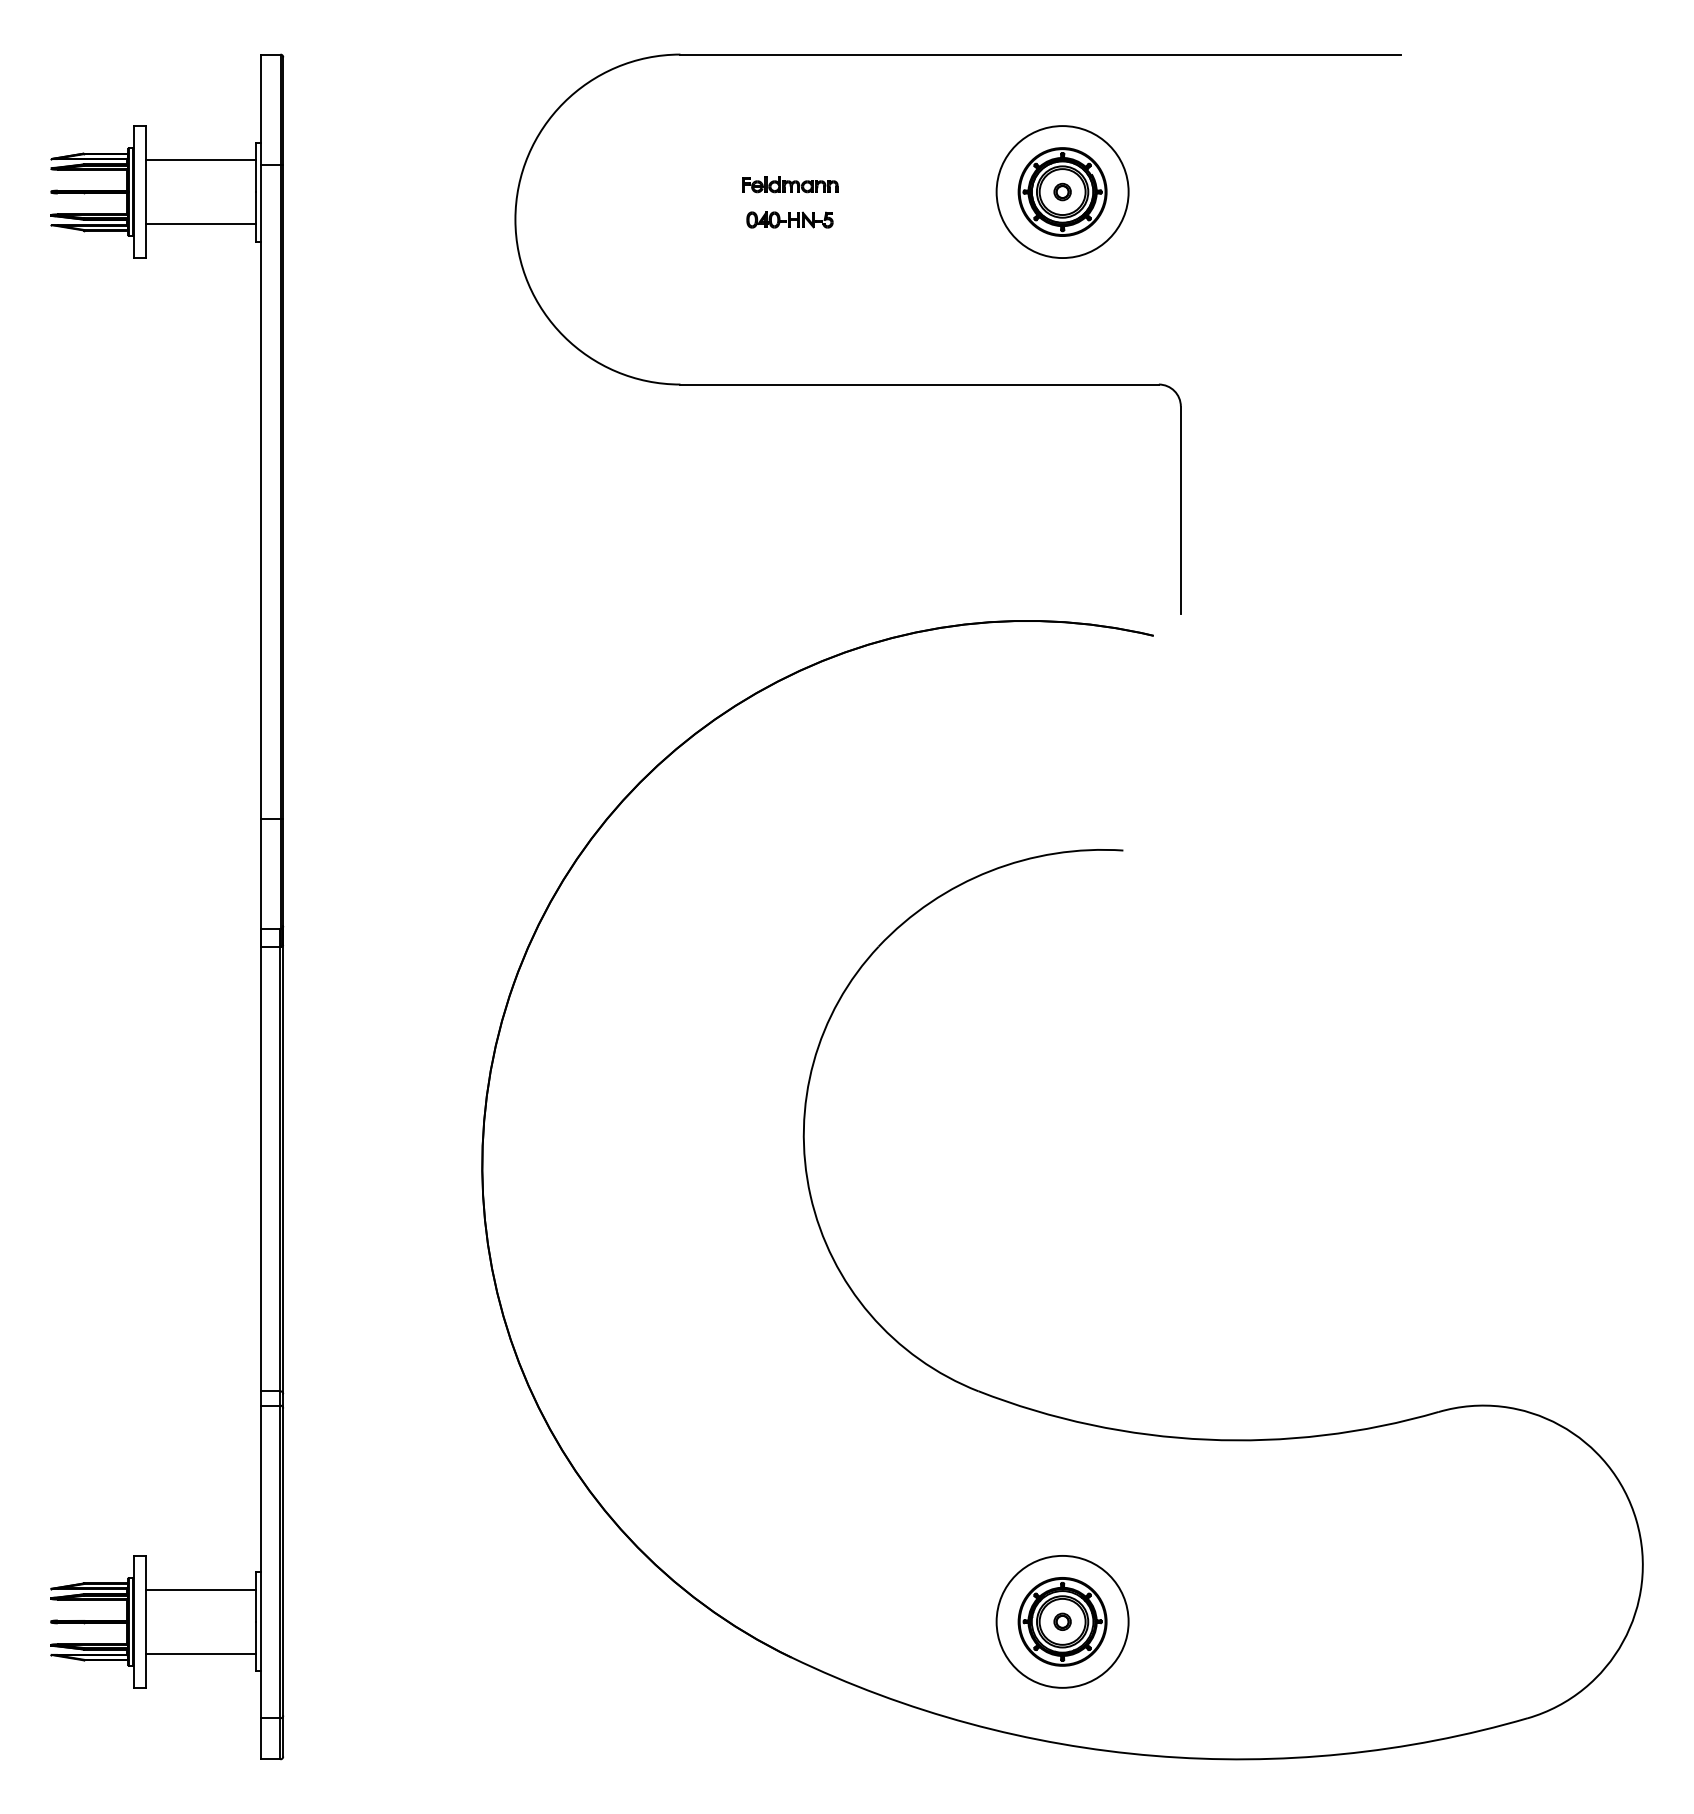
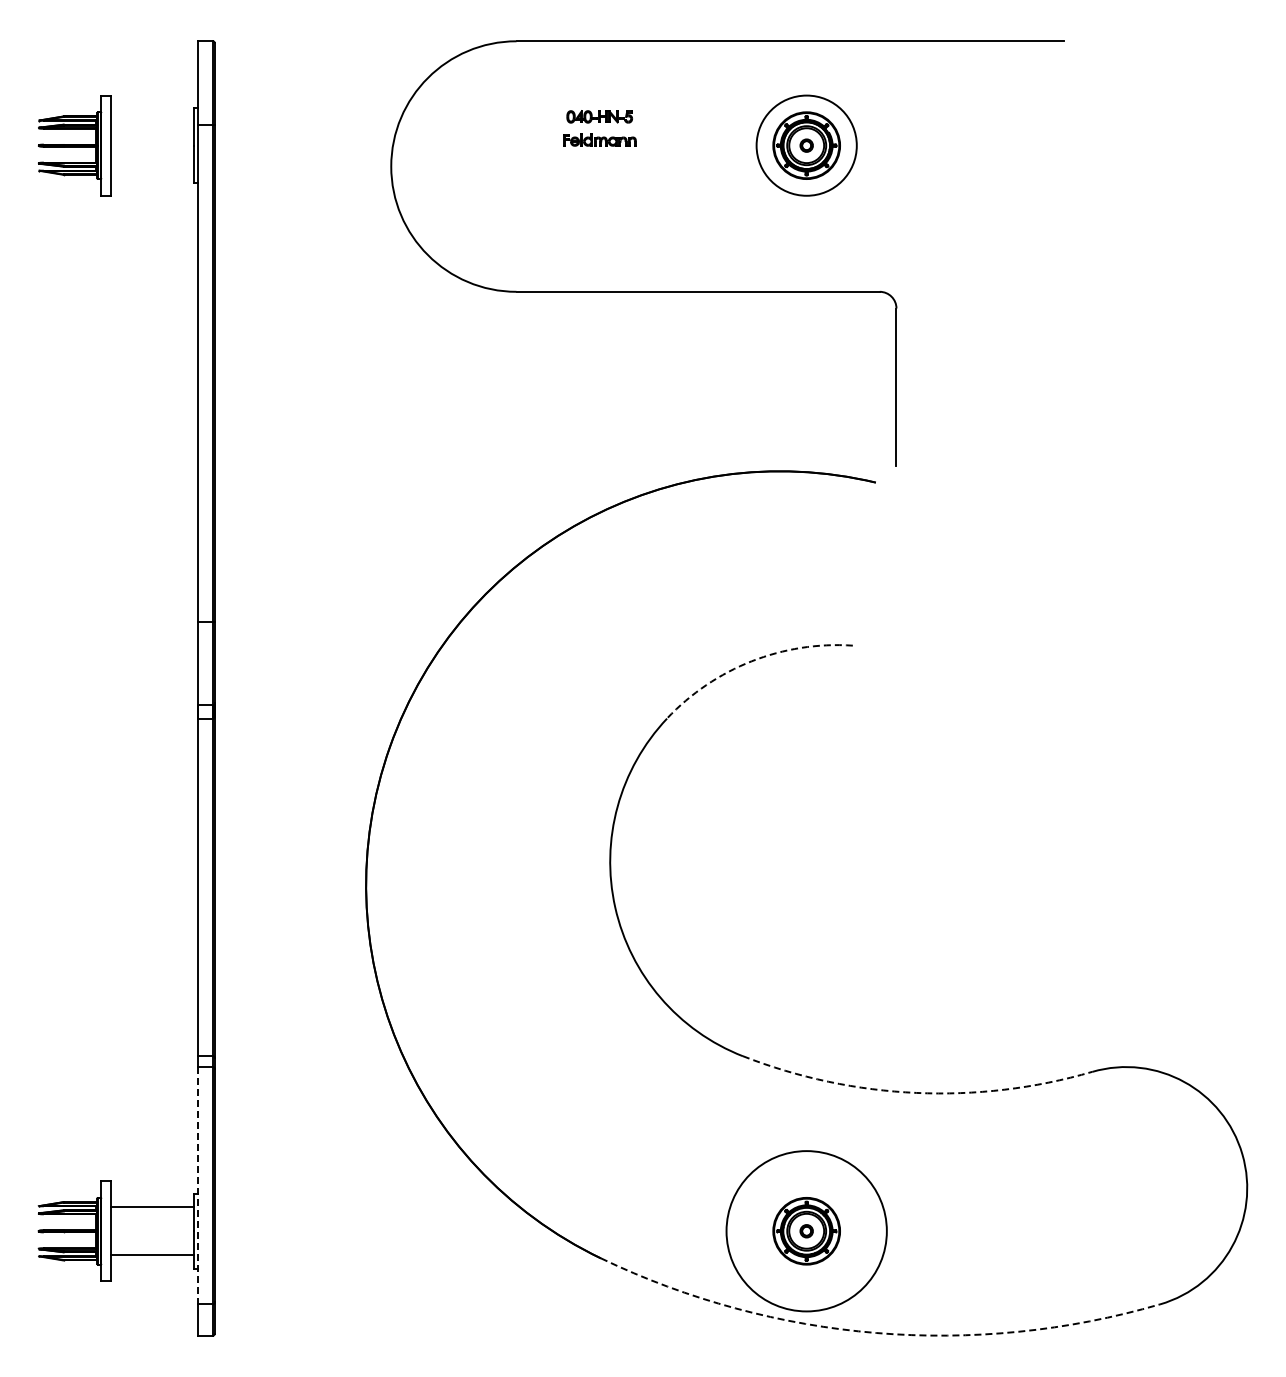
line: (200, 160) -> (152, 121), removed
part: (789, 219) -> (599, 116), moved
line: (200, 223) -> (152, 169), removed
arc: (989, 871) -> (751, 661), solid -> dashed
arc: (1207, 1439) -> (916, 1092), solid -> dashed
line: (261, 1561) -> (198, 1185), solid -> dashed
circle: (1062, 1622) -> (806, 1231), size x1.6
arc: (1154, 1756) -> (876, 1333), solid -> dashed

